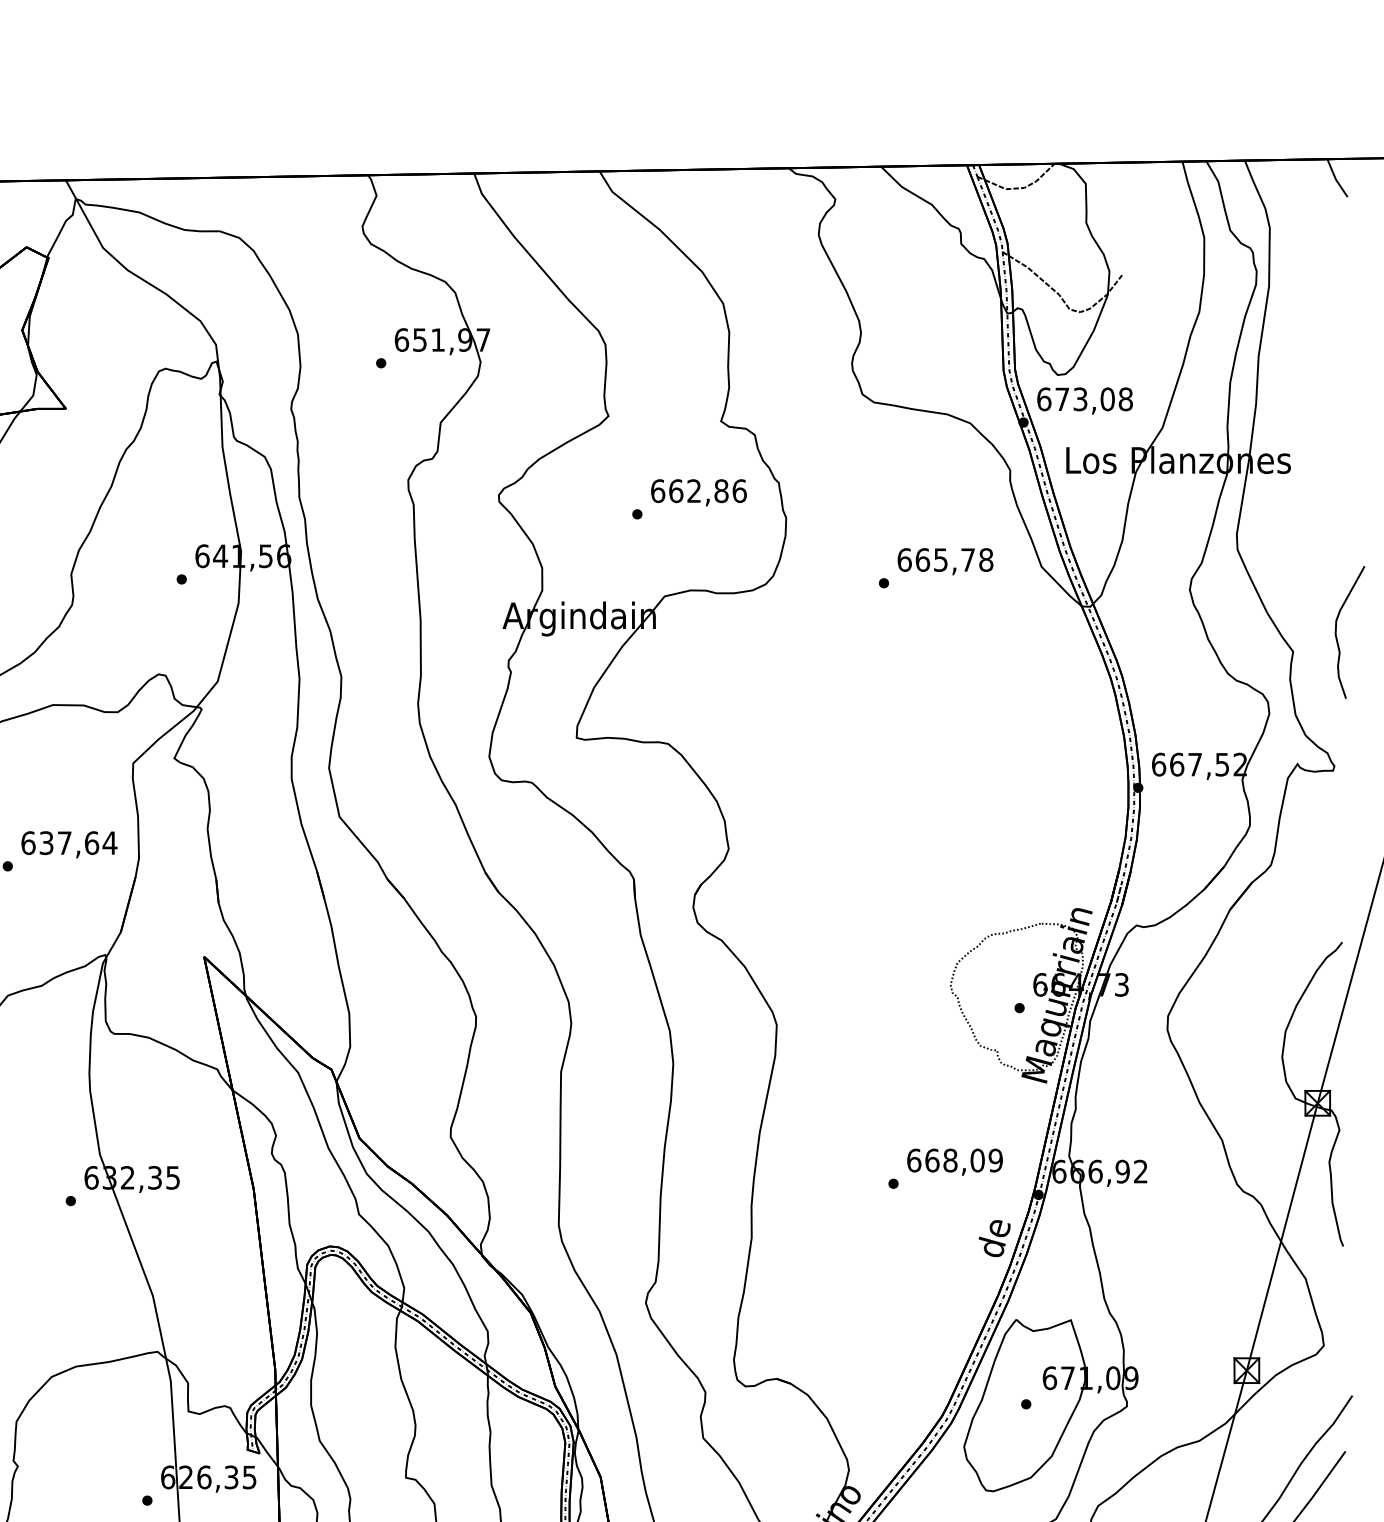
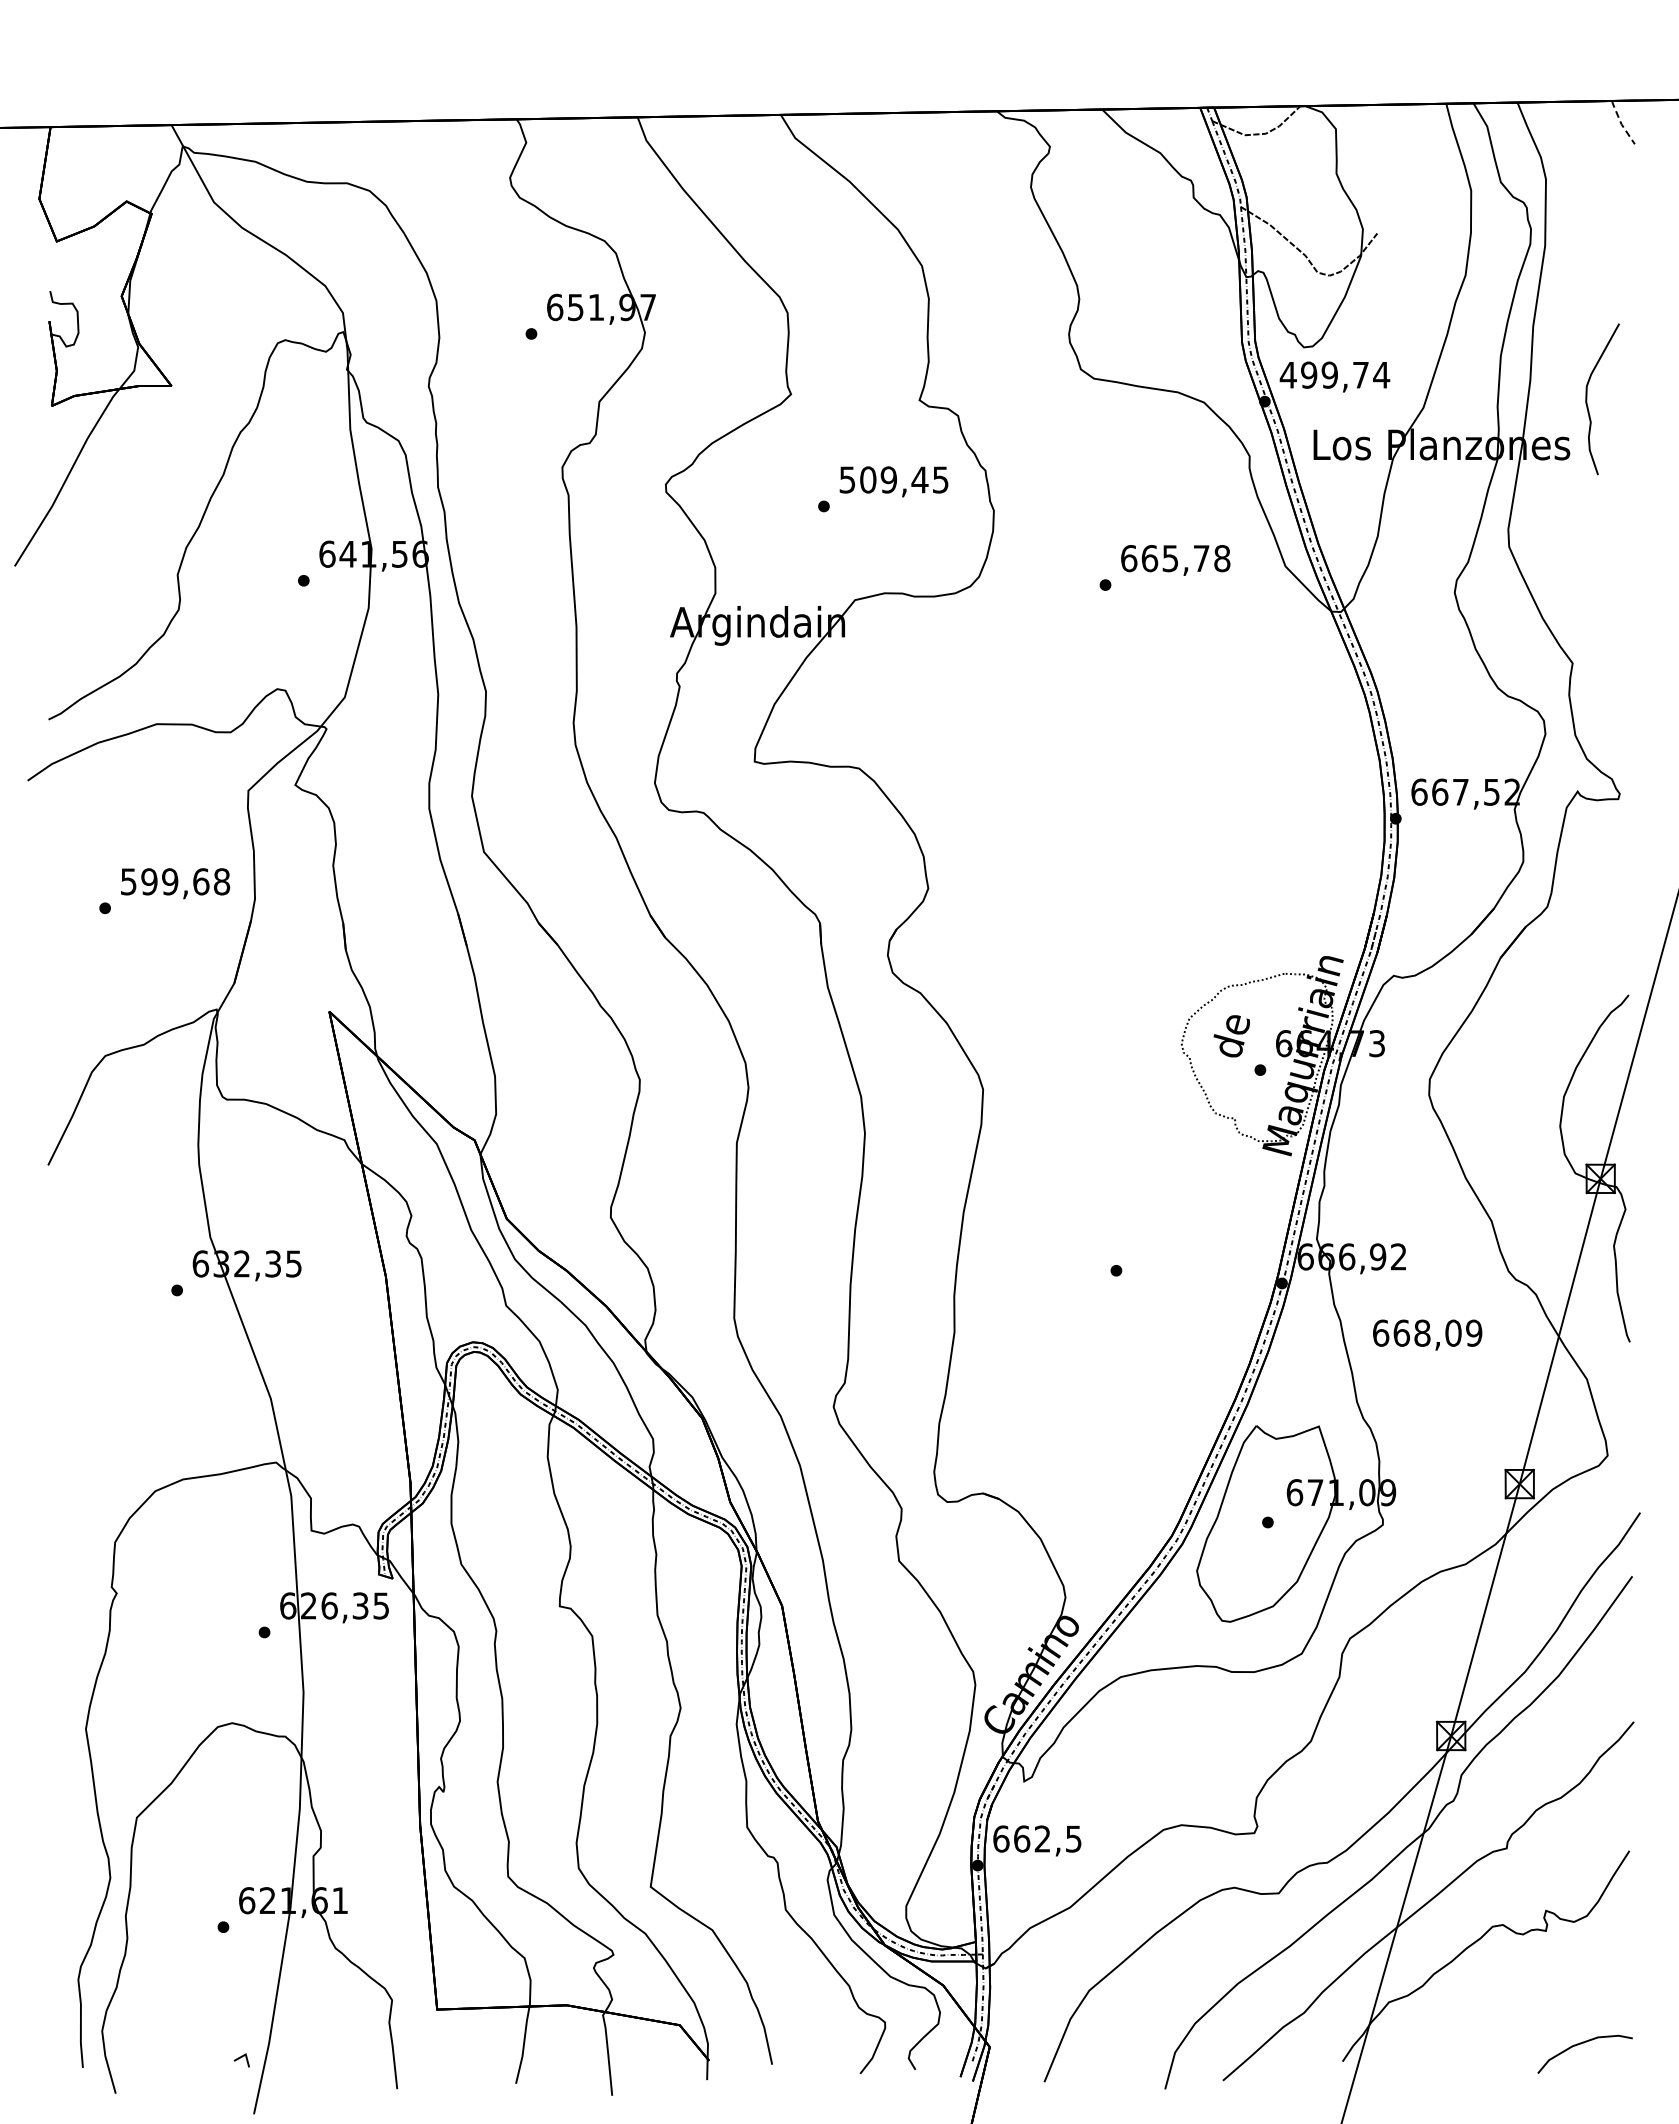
line: (1335, 178) -> (1621, 123), solid -> dashed
text: (1084, 398) -> (1334, 374), 673,08 -> 499,74
text: (699, 490) -> (894, 479), 662,86 -> 509,45
curve: (1336, 632) -> (1587, 399), moved
text: (69, 842) -> (175, 881), 637,64 -> 599,68
text: (954, 1161) -> (1427, 1334), moved
text: (994, 1238) -> (1231, 1036), moved

